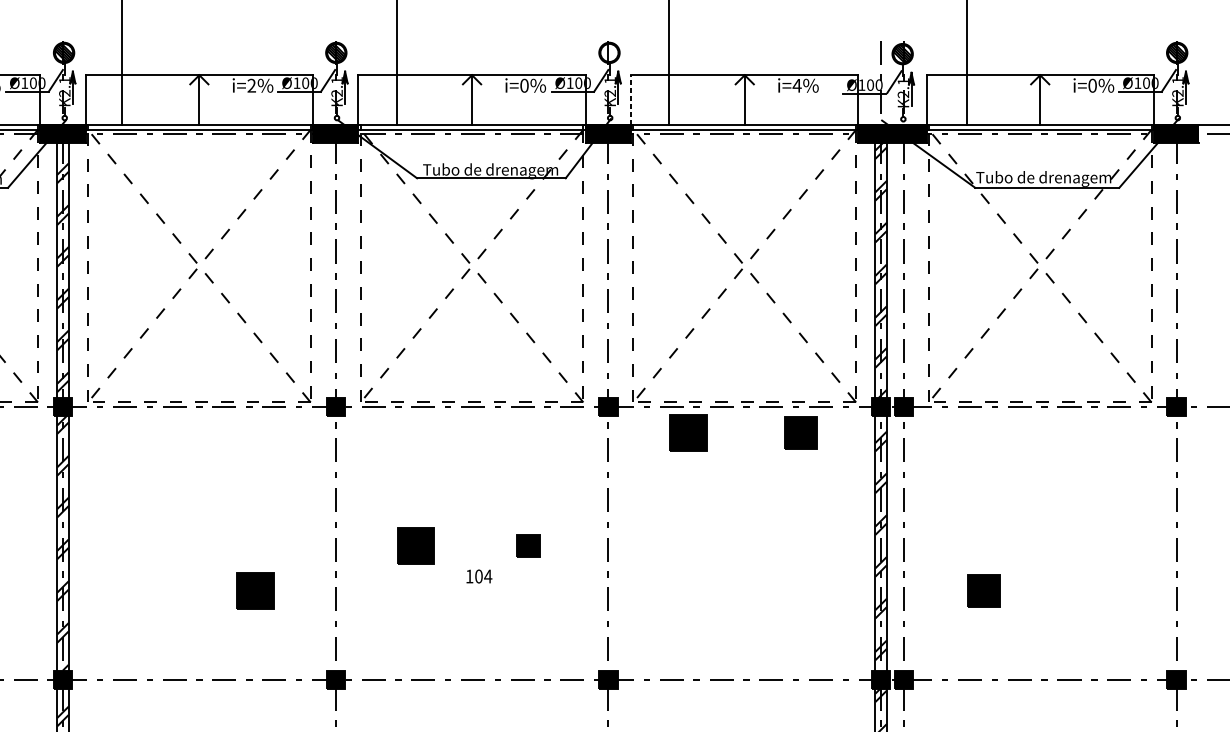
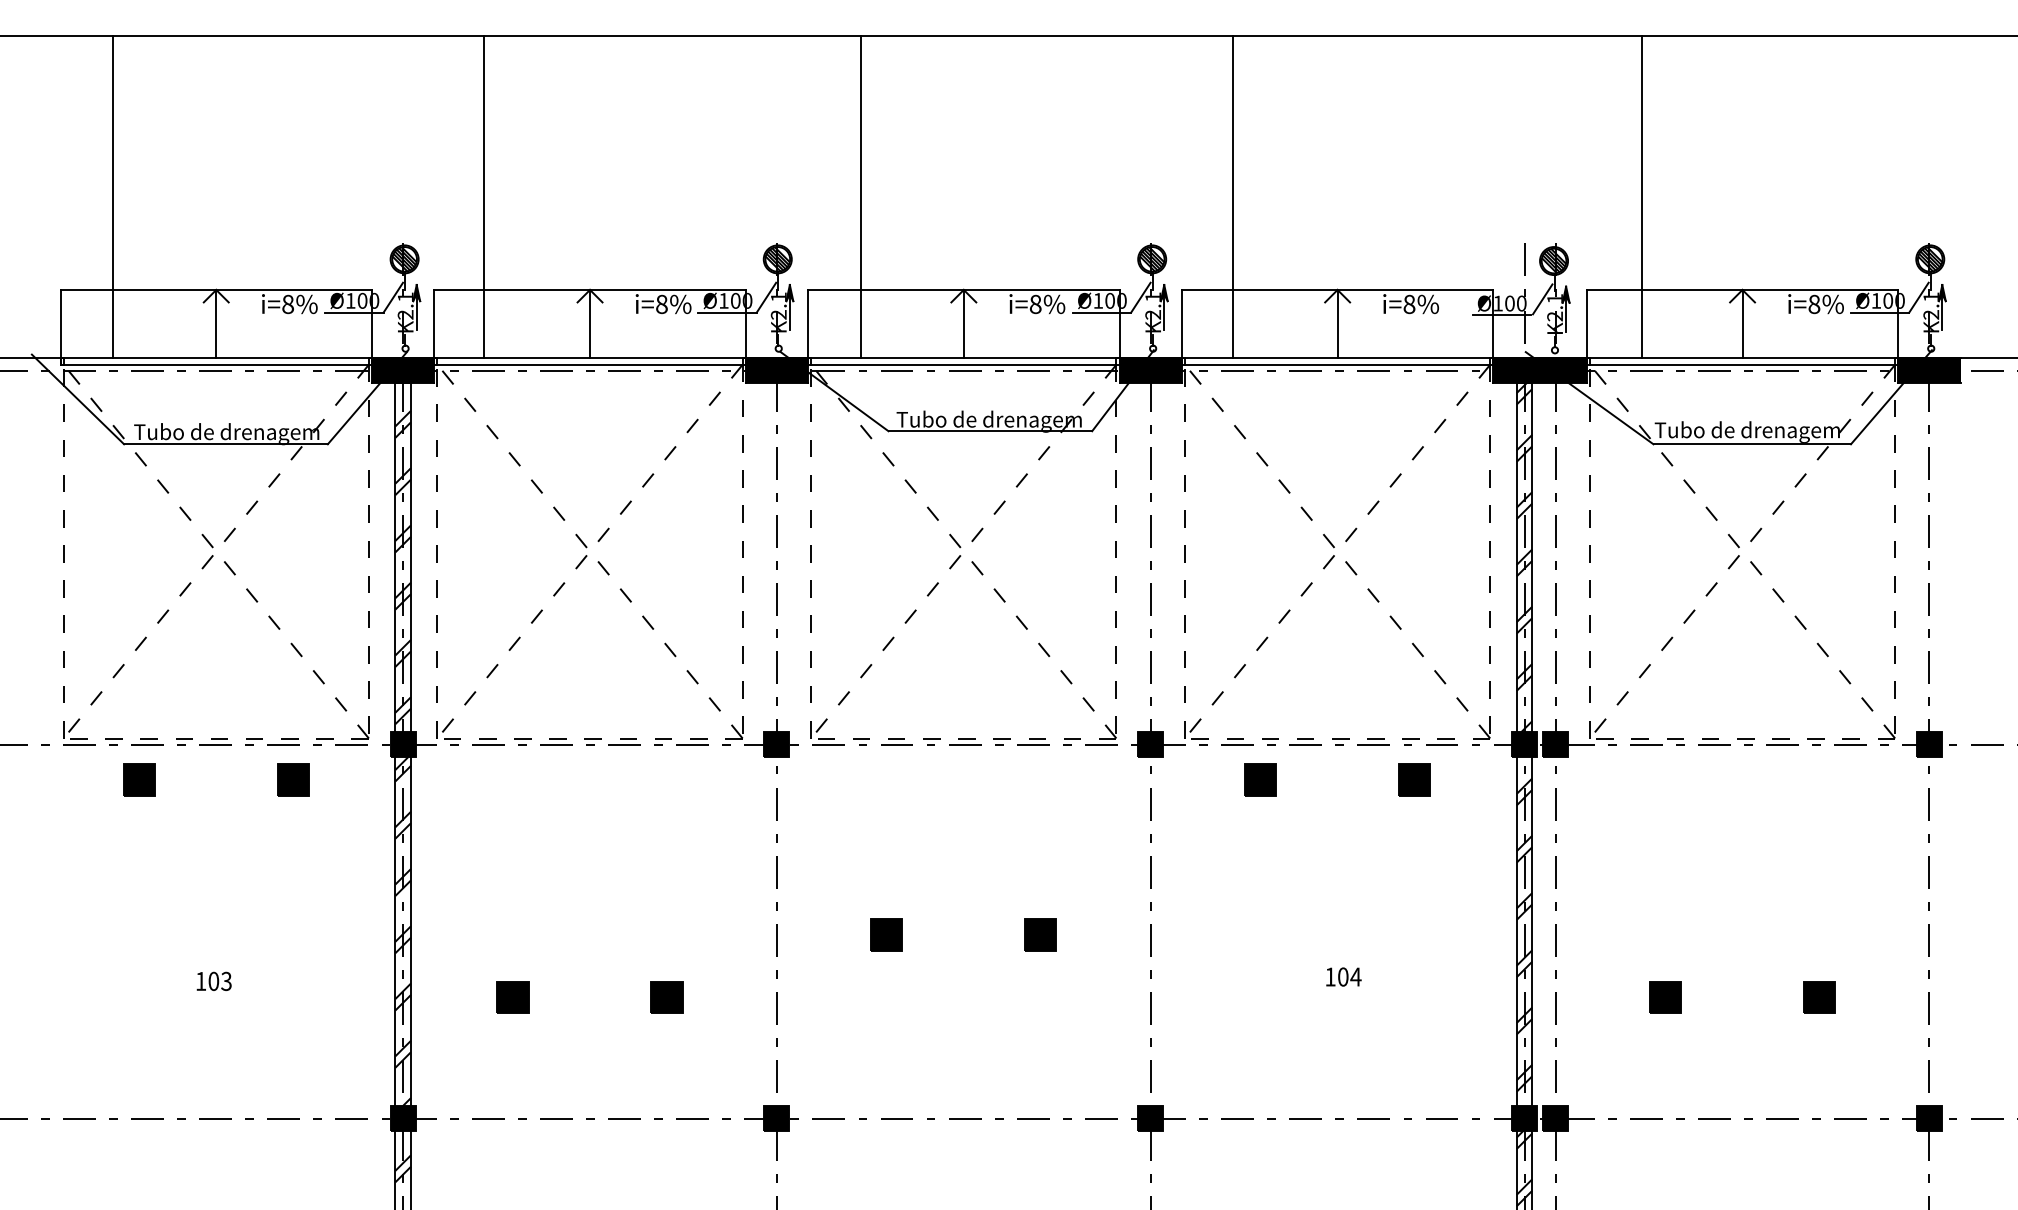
hatch: (609, 53) -> (1152, 259), added
text: (251, 85) -> (661, 304), i=2% -> i=8%
text: (524, 85) -> (1035, 304), i=0% -> i=8%
text: (797, 85) -> (1409, 304), i=4% -> i=8%
text: (1092, 85) -> (1814, 304), i=0% -> i=8%
line: (630, 99) -> (1181, 323), dashed -> solid
part: (688, 432) -> (1260, 779), size x0.62
part: (800, 432) -> (1414, 779), size x0.71
part: (415, 545) -> (886, 934), size x0.62
text: (479, 576) -> (1343, 976), moved
part: (142, 591) -> (512, 997), added
part: (255, 591) -> (666, 997), size x0.62
part: (984, 591) -> (1665, 997), size x0.71
part: (1096, 591) -> (1819, 997), added

